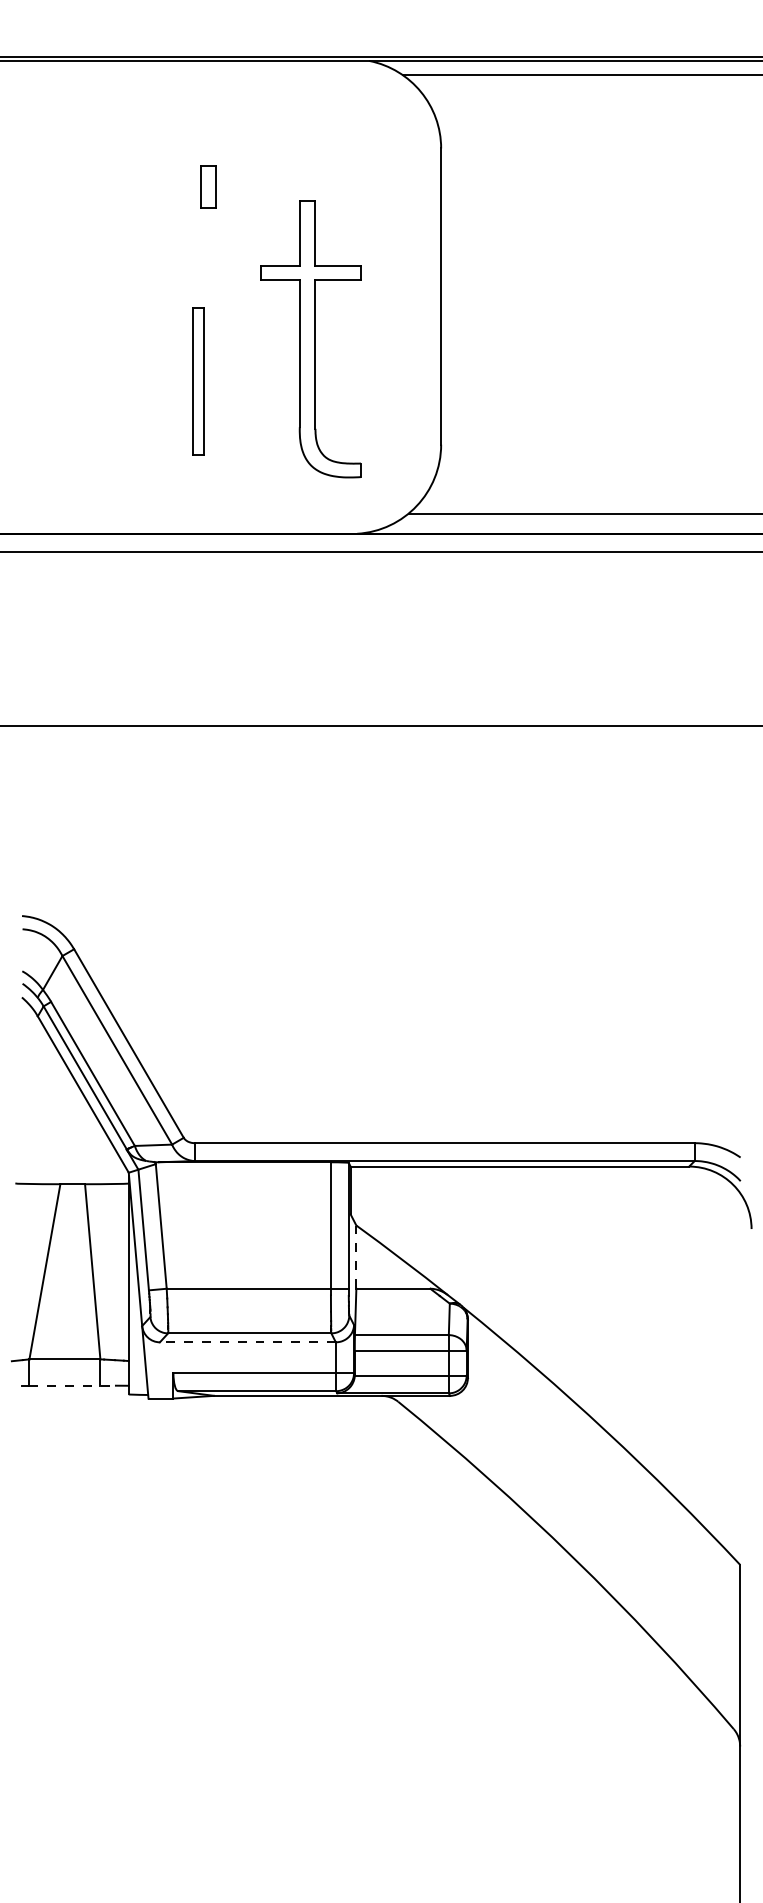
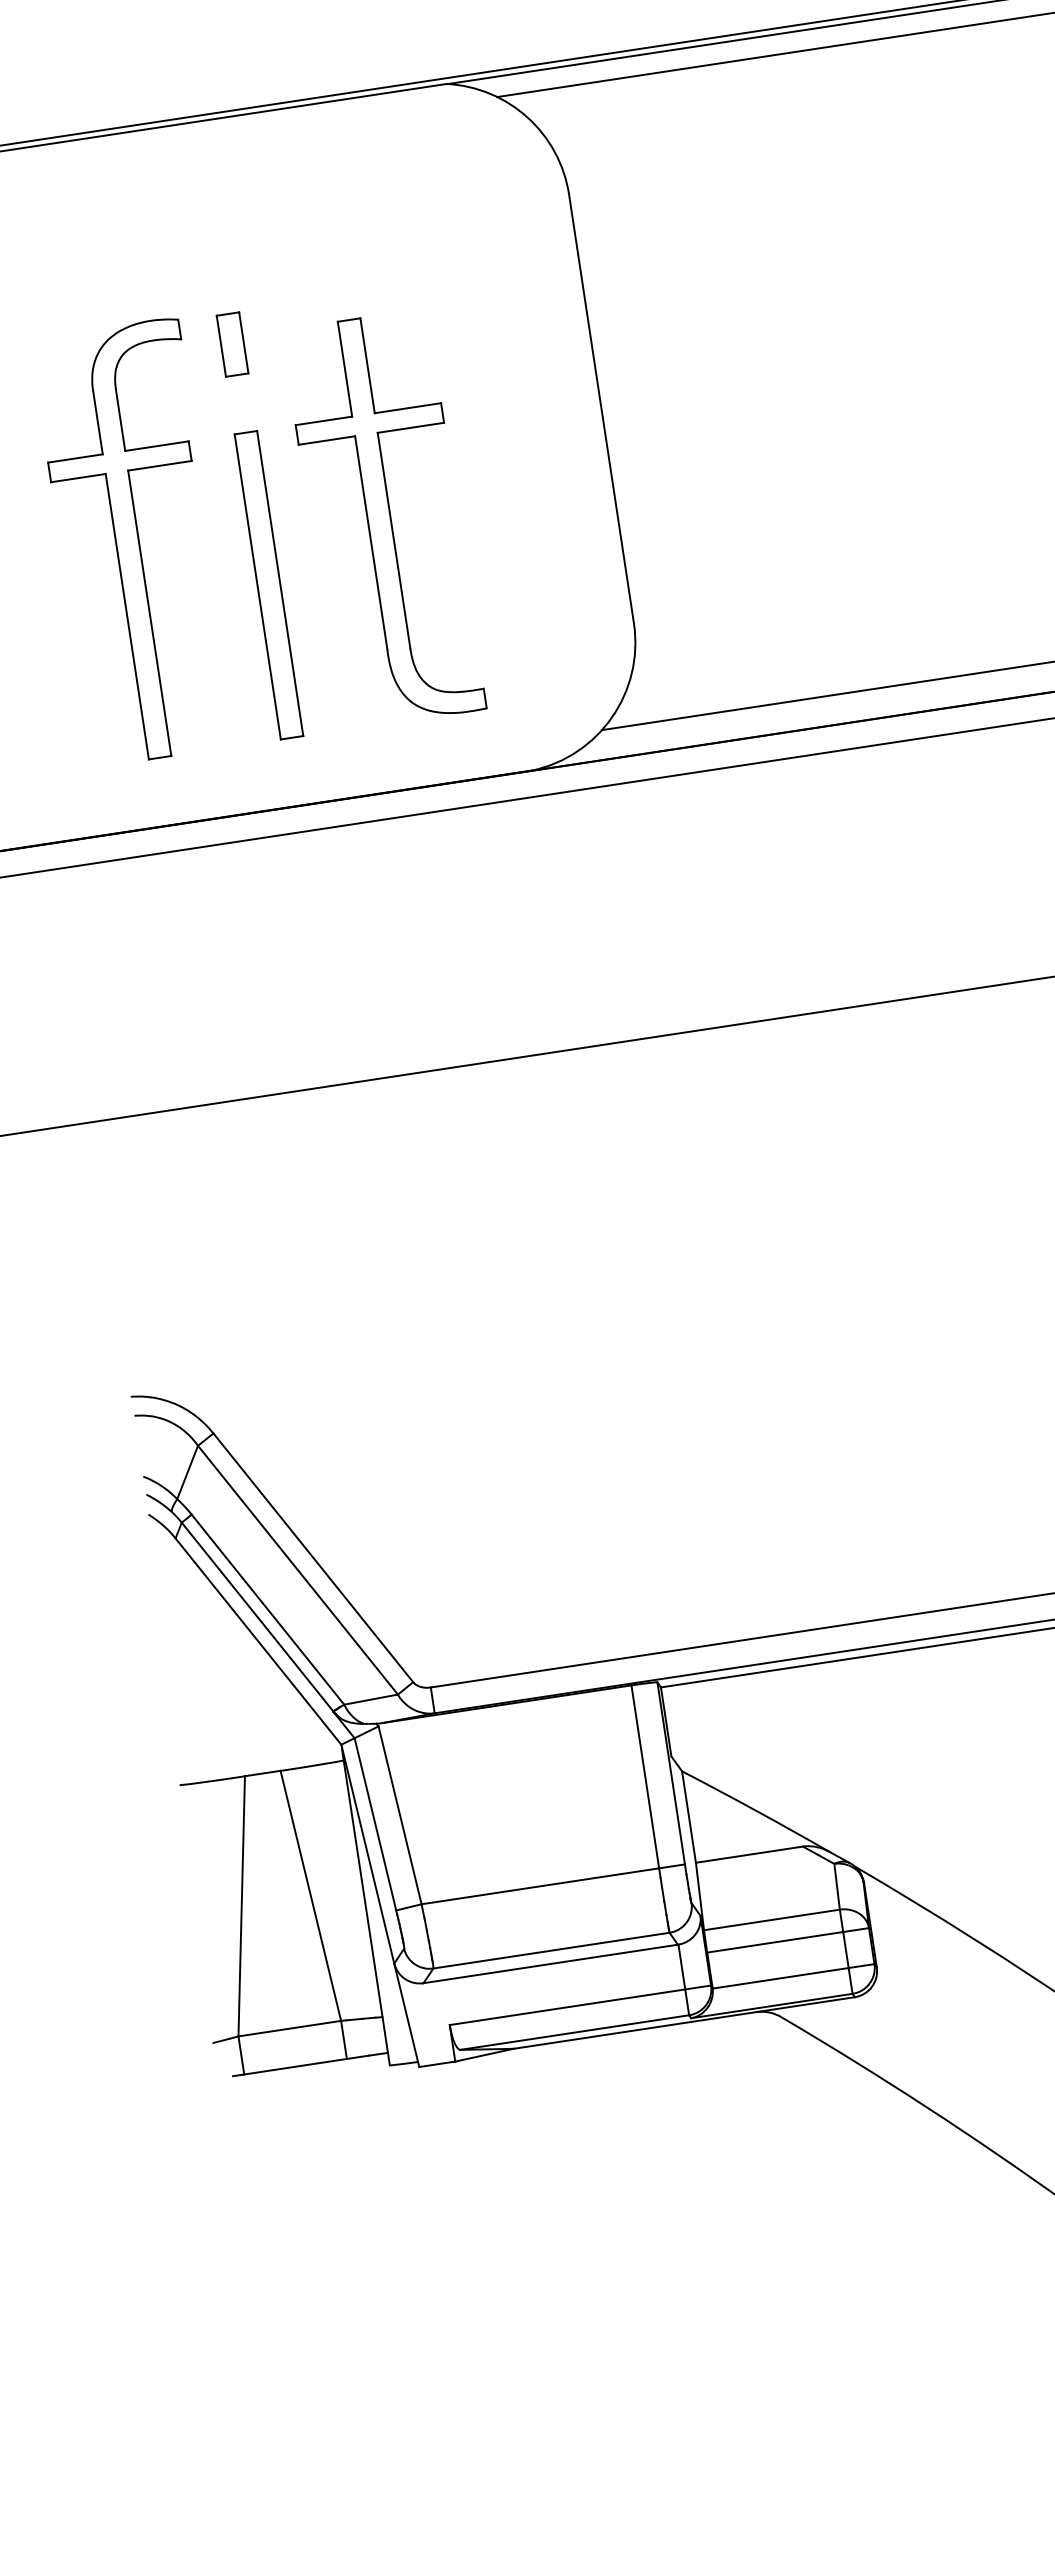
part: (208, 186) -> (232, 343), moved
part: (112, 338) -> (135, 541), added
part: (310, 339) -> (383, 520), moved
part: (198, 381) -> (269, 585), size x1.43
line: (356, 1257) -> (689, 1817), dashed -> solid
line: (247, 1342) -> (550, 1964), dashed -> solid
line: (73, 1385) -> (307, 2064), dashed -> solid

